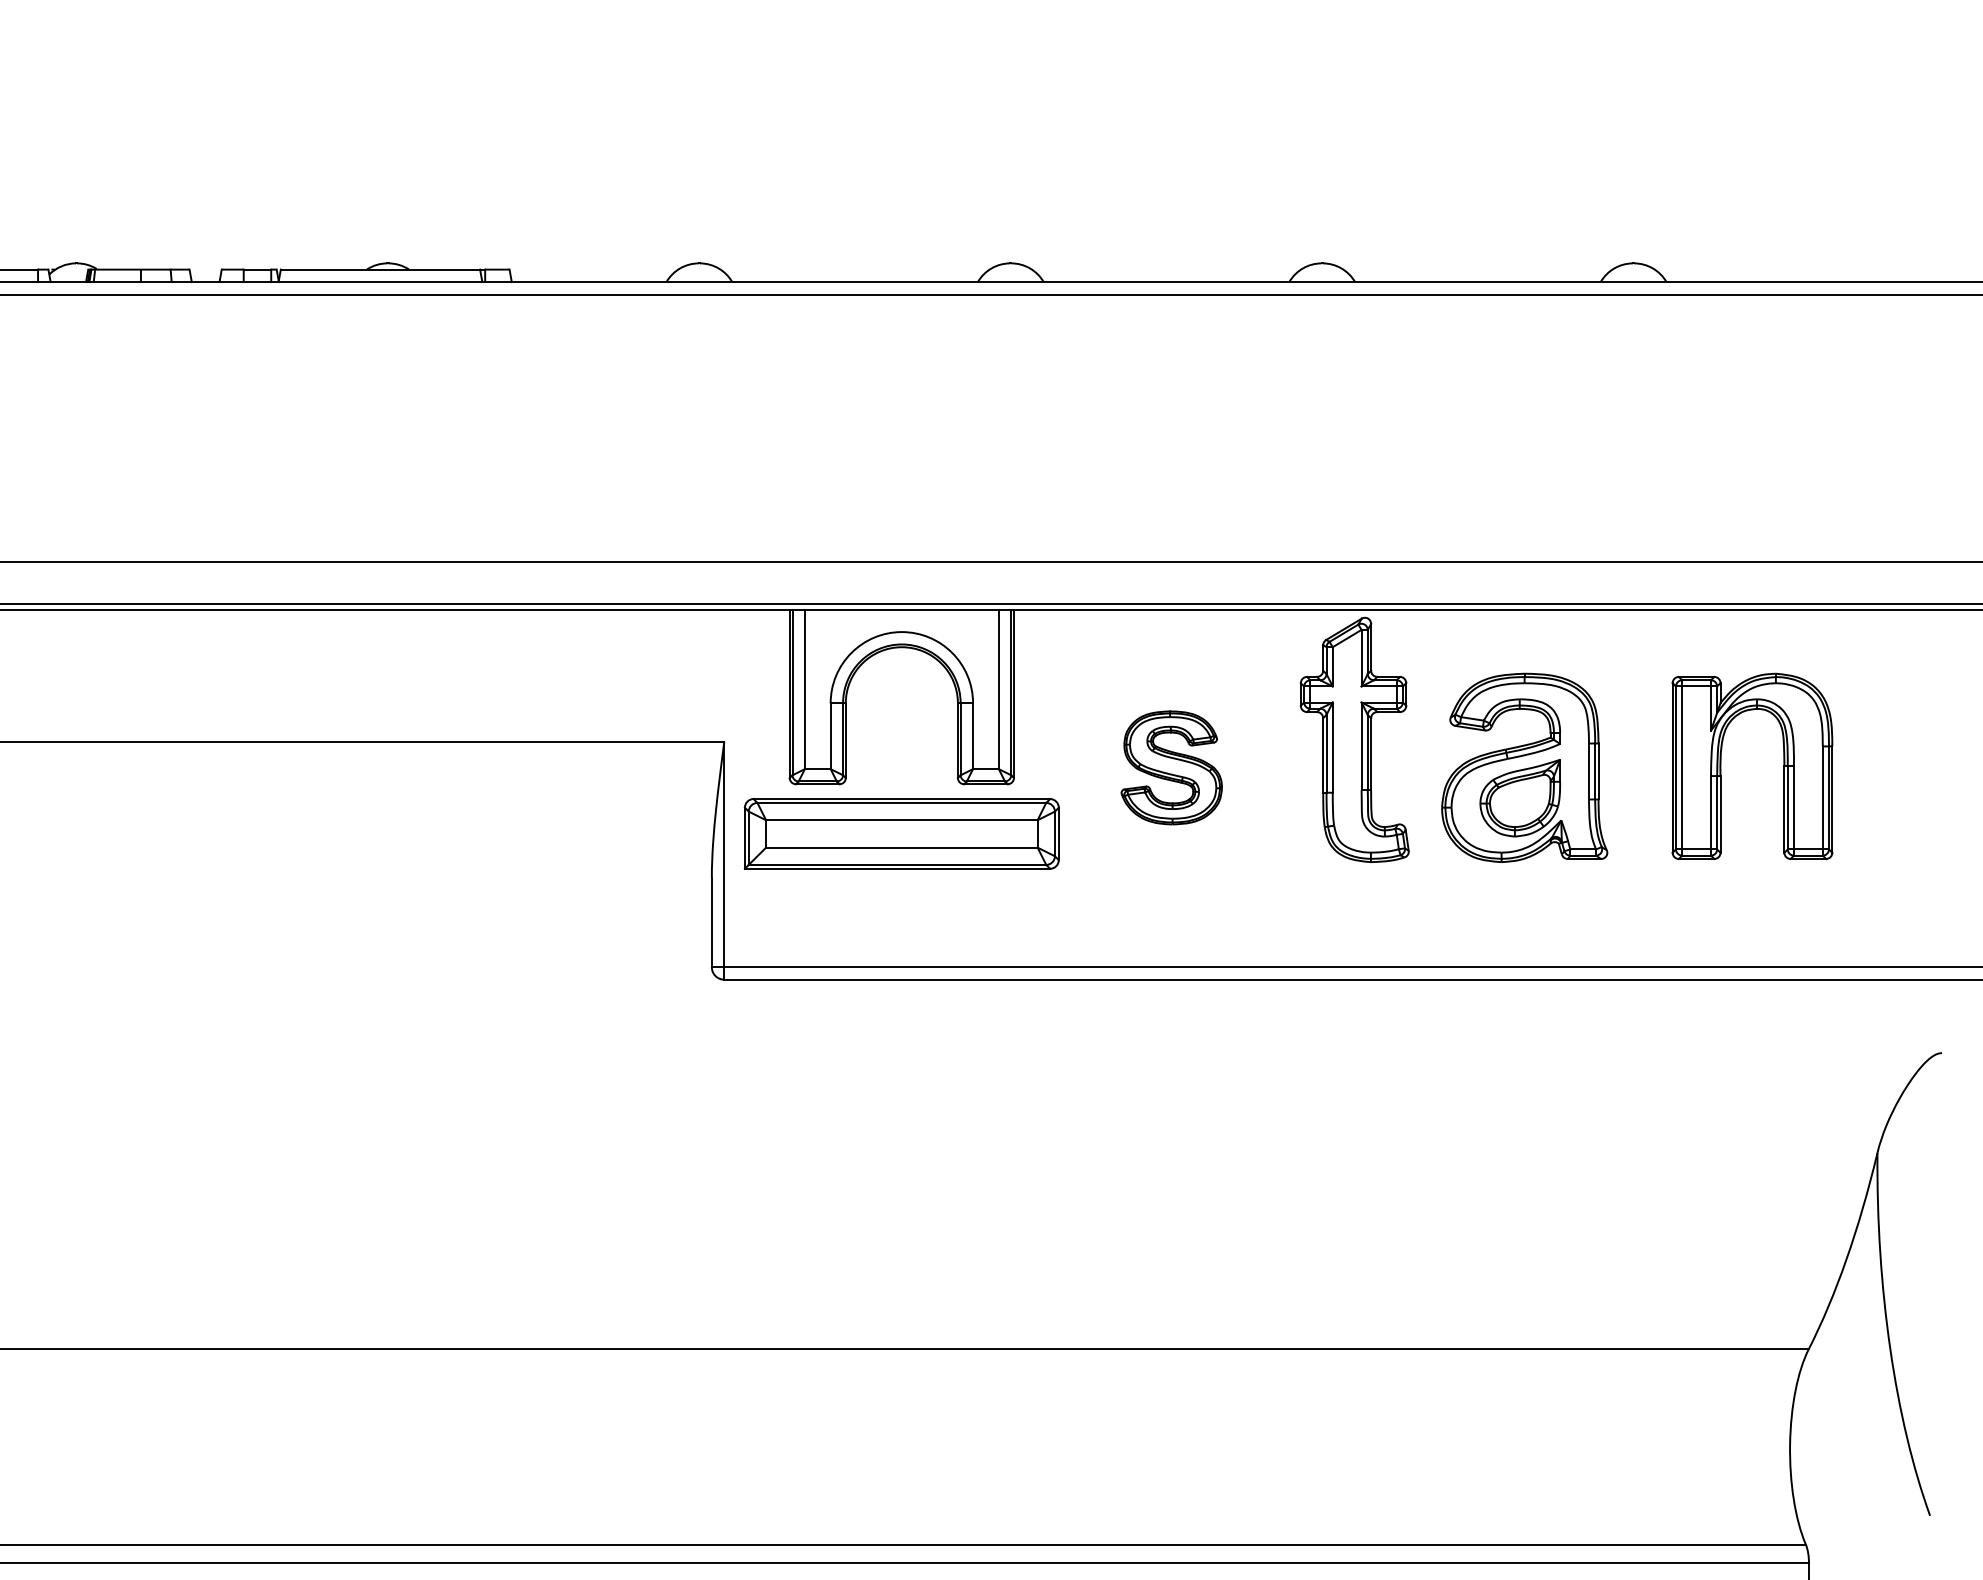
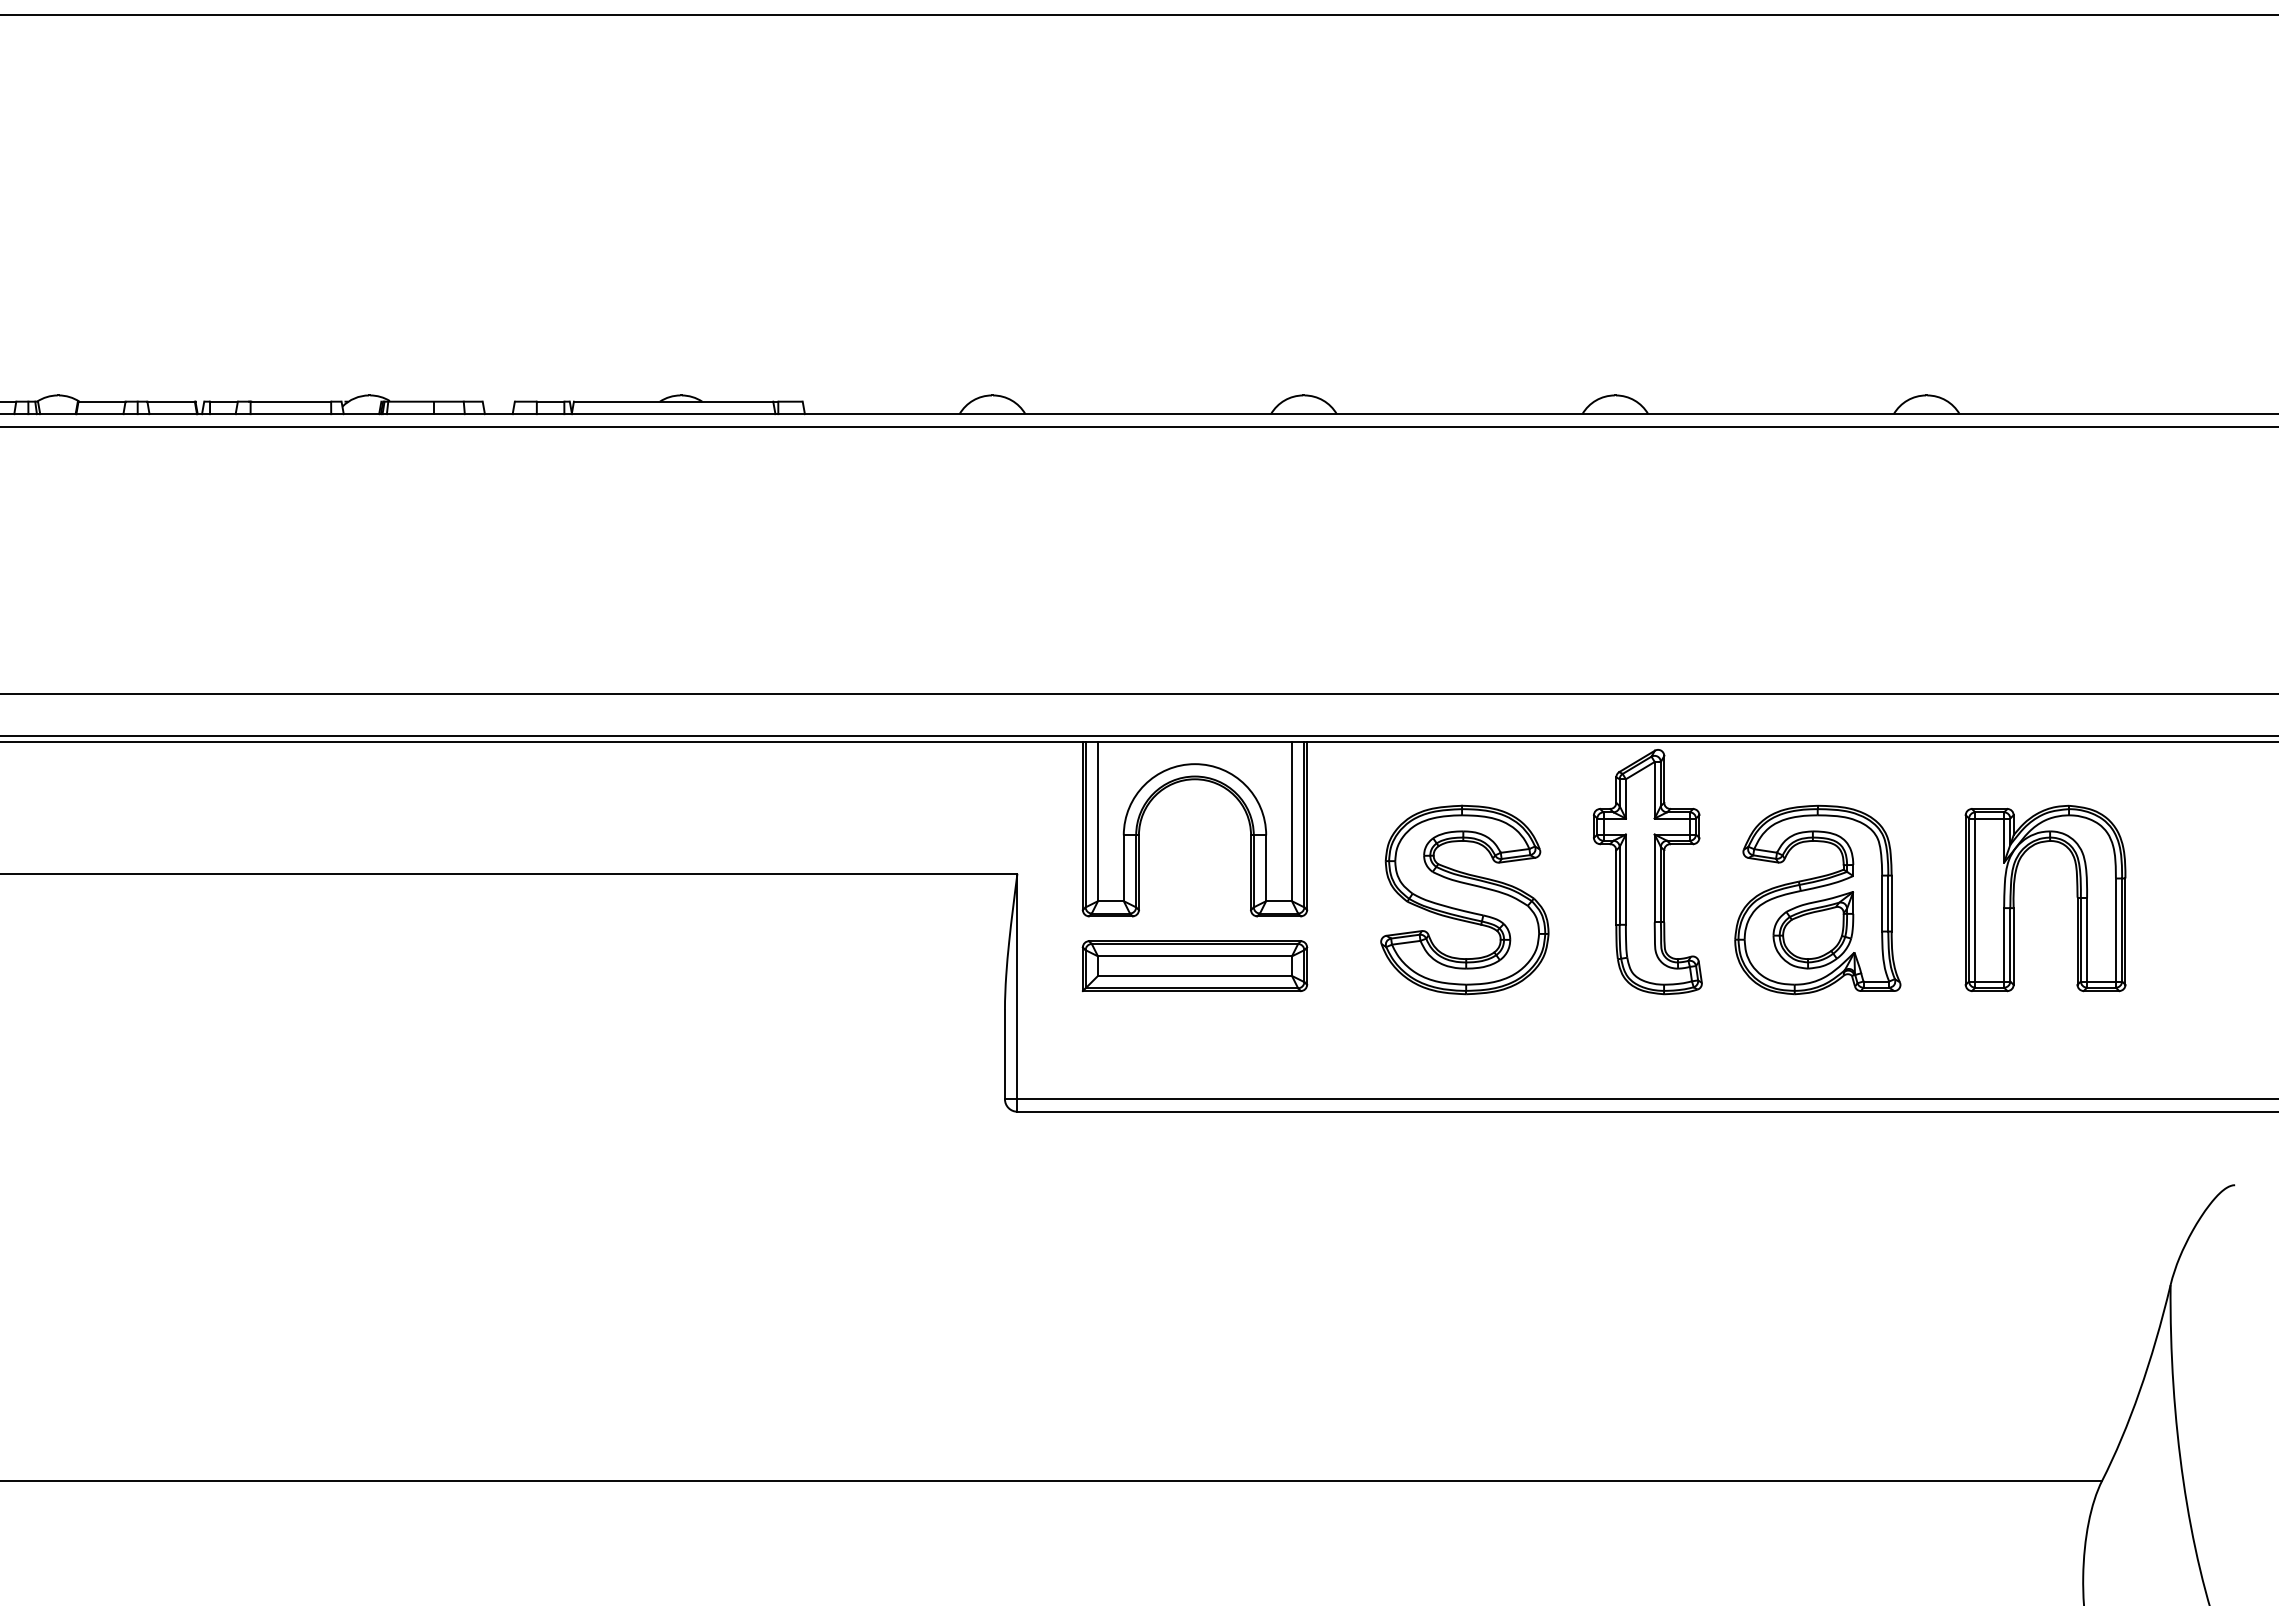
part: (1171, 767) -> (1464, 899), size x1.67
part: (901, 834) -> (1194, 966), size x0.71

